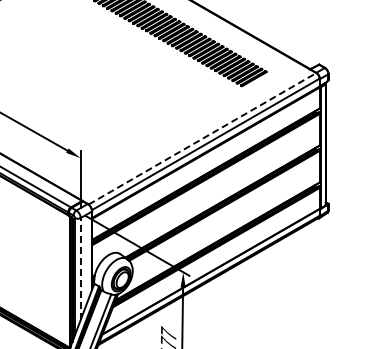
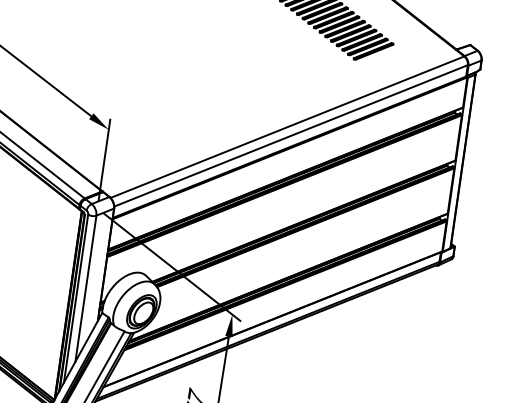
line: (202, 138) -> (287, 126), dashed -> solid
line: (80, 269) -> (85, 289), dashed -> solid

